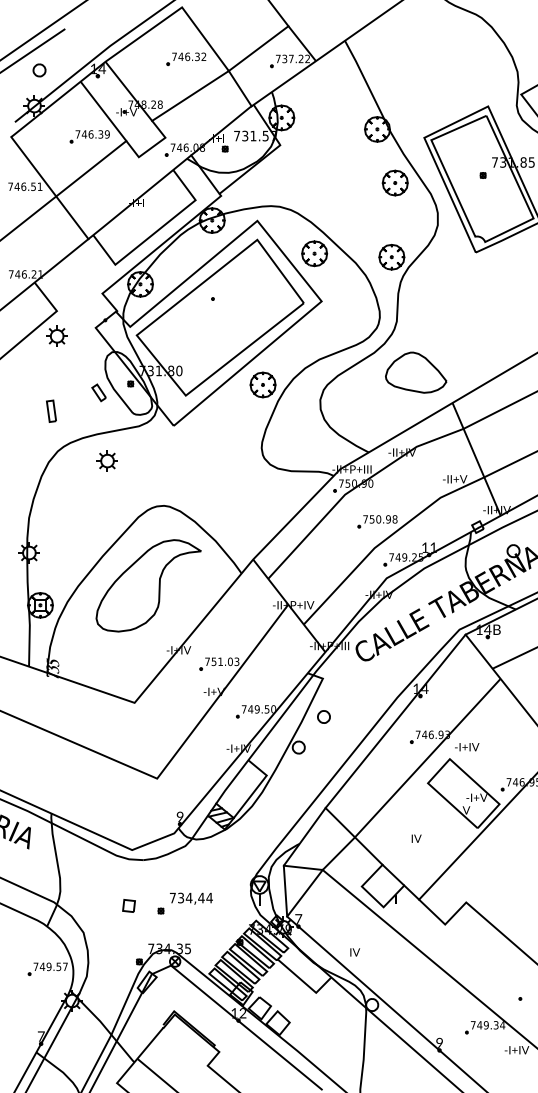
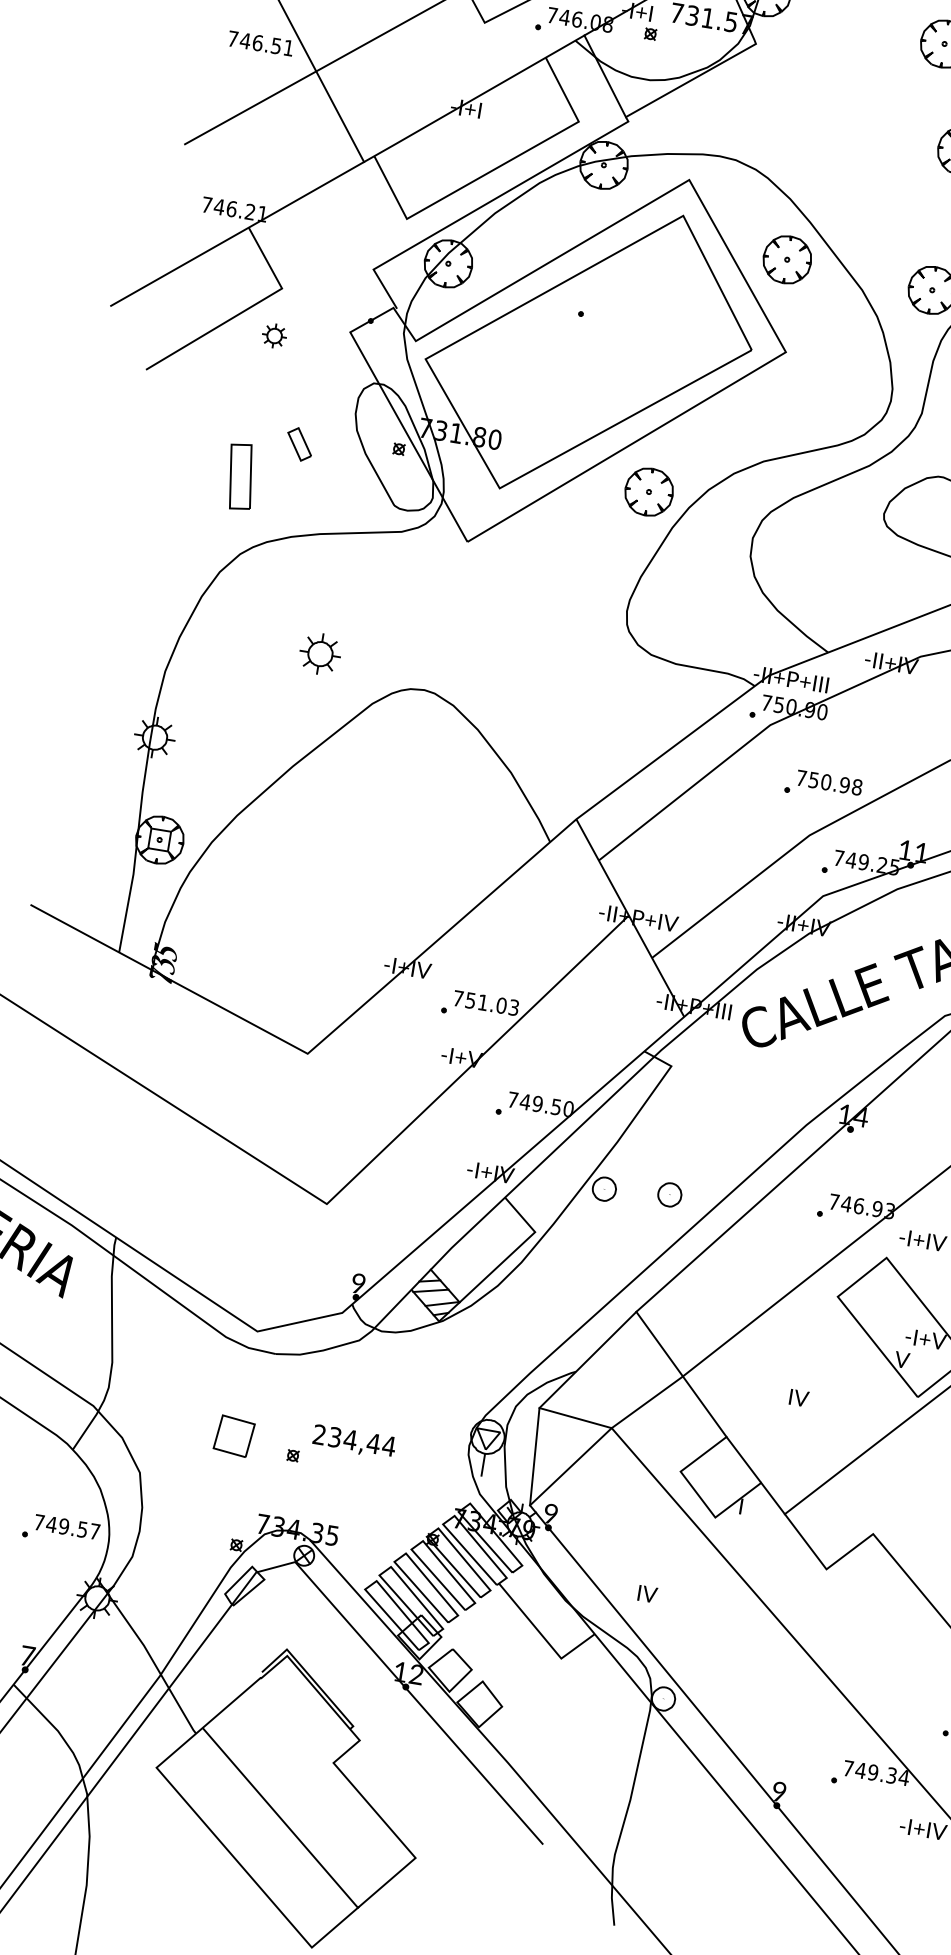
part: (56, 335) -> (273, 334), size x0.6
part: (98, 392) -> (298, 443), moved
part: (51, 410) -> (240, 474), size x1.6
part: (106, 460) -> (318, 652), moved
part: (148, 585) -> (370, 835), removed
part: (323, 716) -> (669, 1193), moved
text: (172, 897) -> (319, 1433), 734,44 -> 234,44
part: (128, 905) -> (233, 1435), size x1.6
text: (298, 918) -> (550, 1512), 7 -> 9

